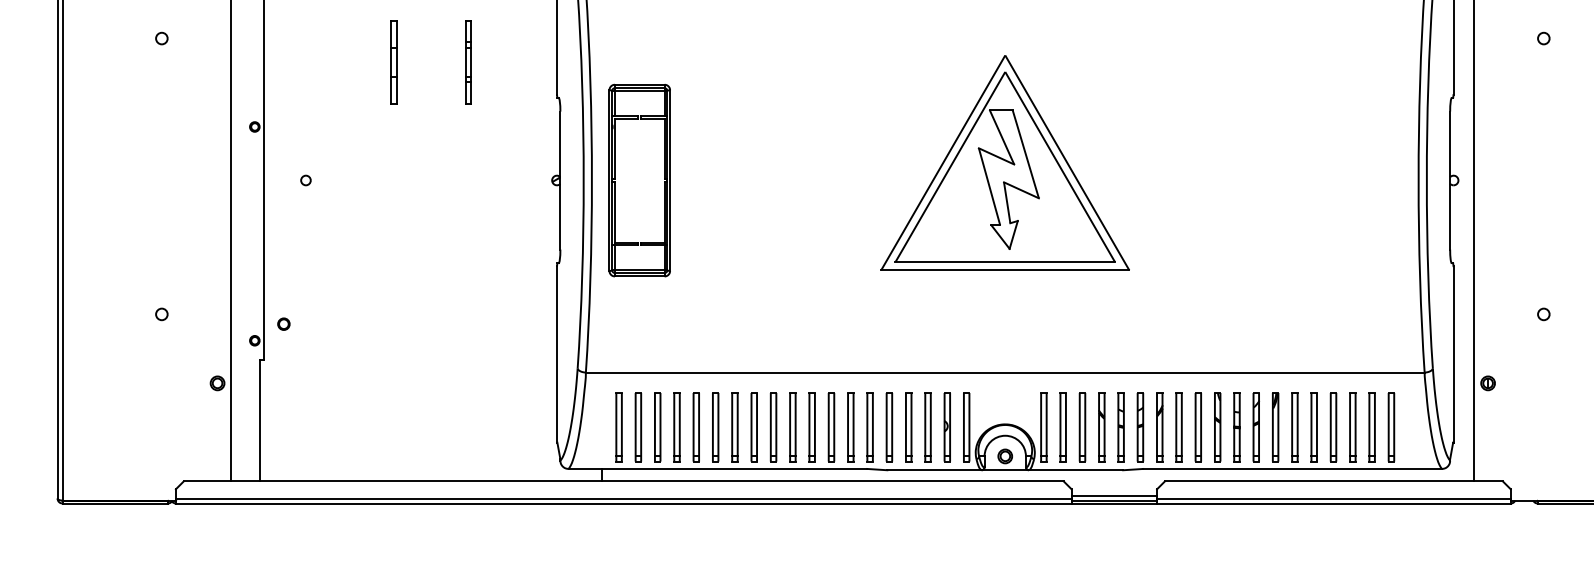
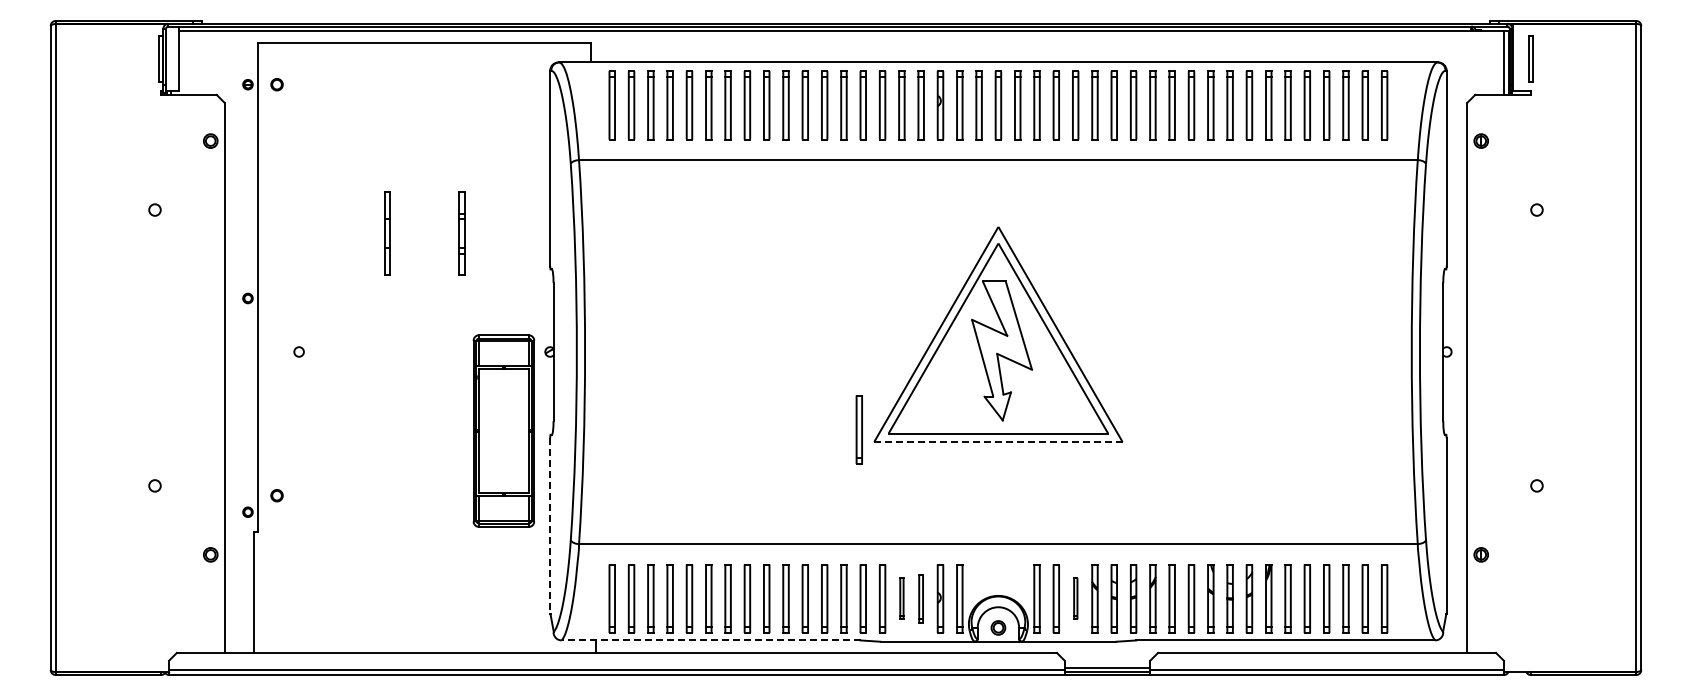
part: (639, 180) -> (503, 430), moved
part: (865, 258) -> (858, 429), added
line: (1005, 270) -> (998, 441), solid -> dashed
line: (557, 355) -> (550, 526), solid -> dashed
part: (908, 427) -> (901, 598), size x0.6
part: (927, 427) -> (920, 598), size x0.7
part: (1082, 427) -> (1075, 598), size x0.6
line: (717, 469) -> (710, 640), solid -> dashed

